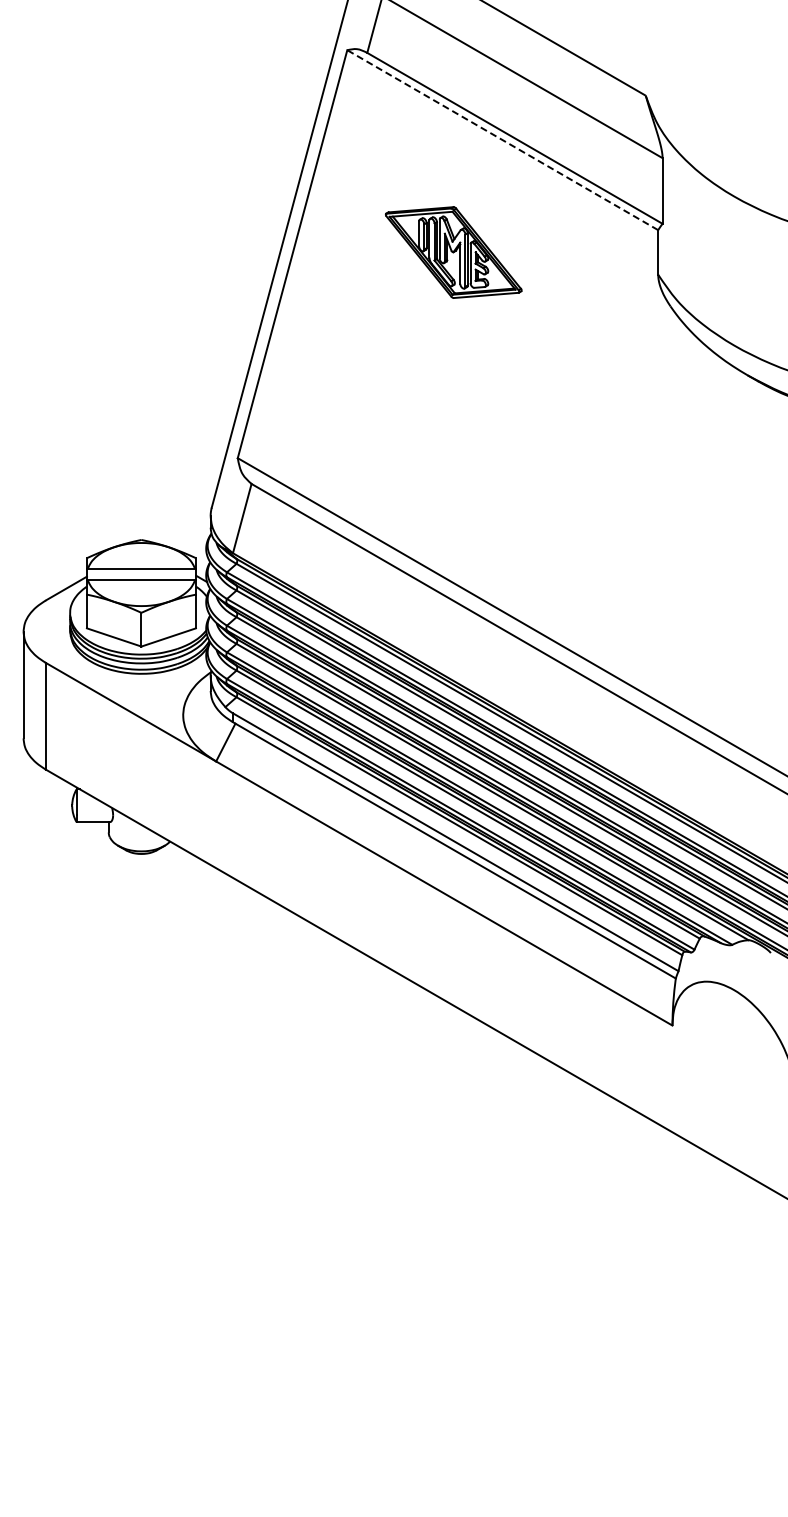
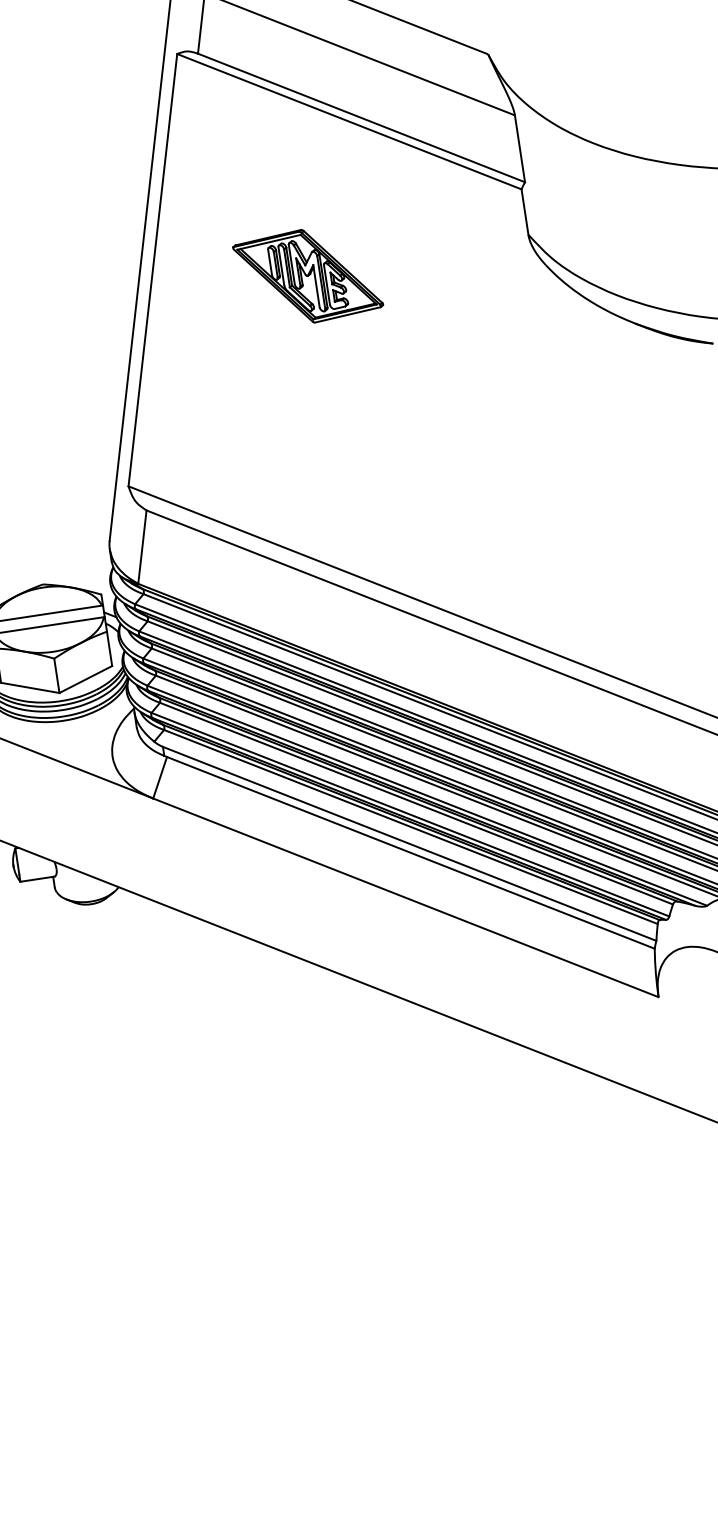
line: (502, 140) -> (349, 122), dashed -> solid
part: (453, 252) -> (307, 276), moved

